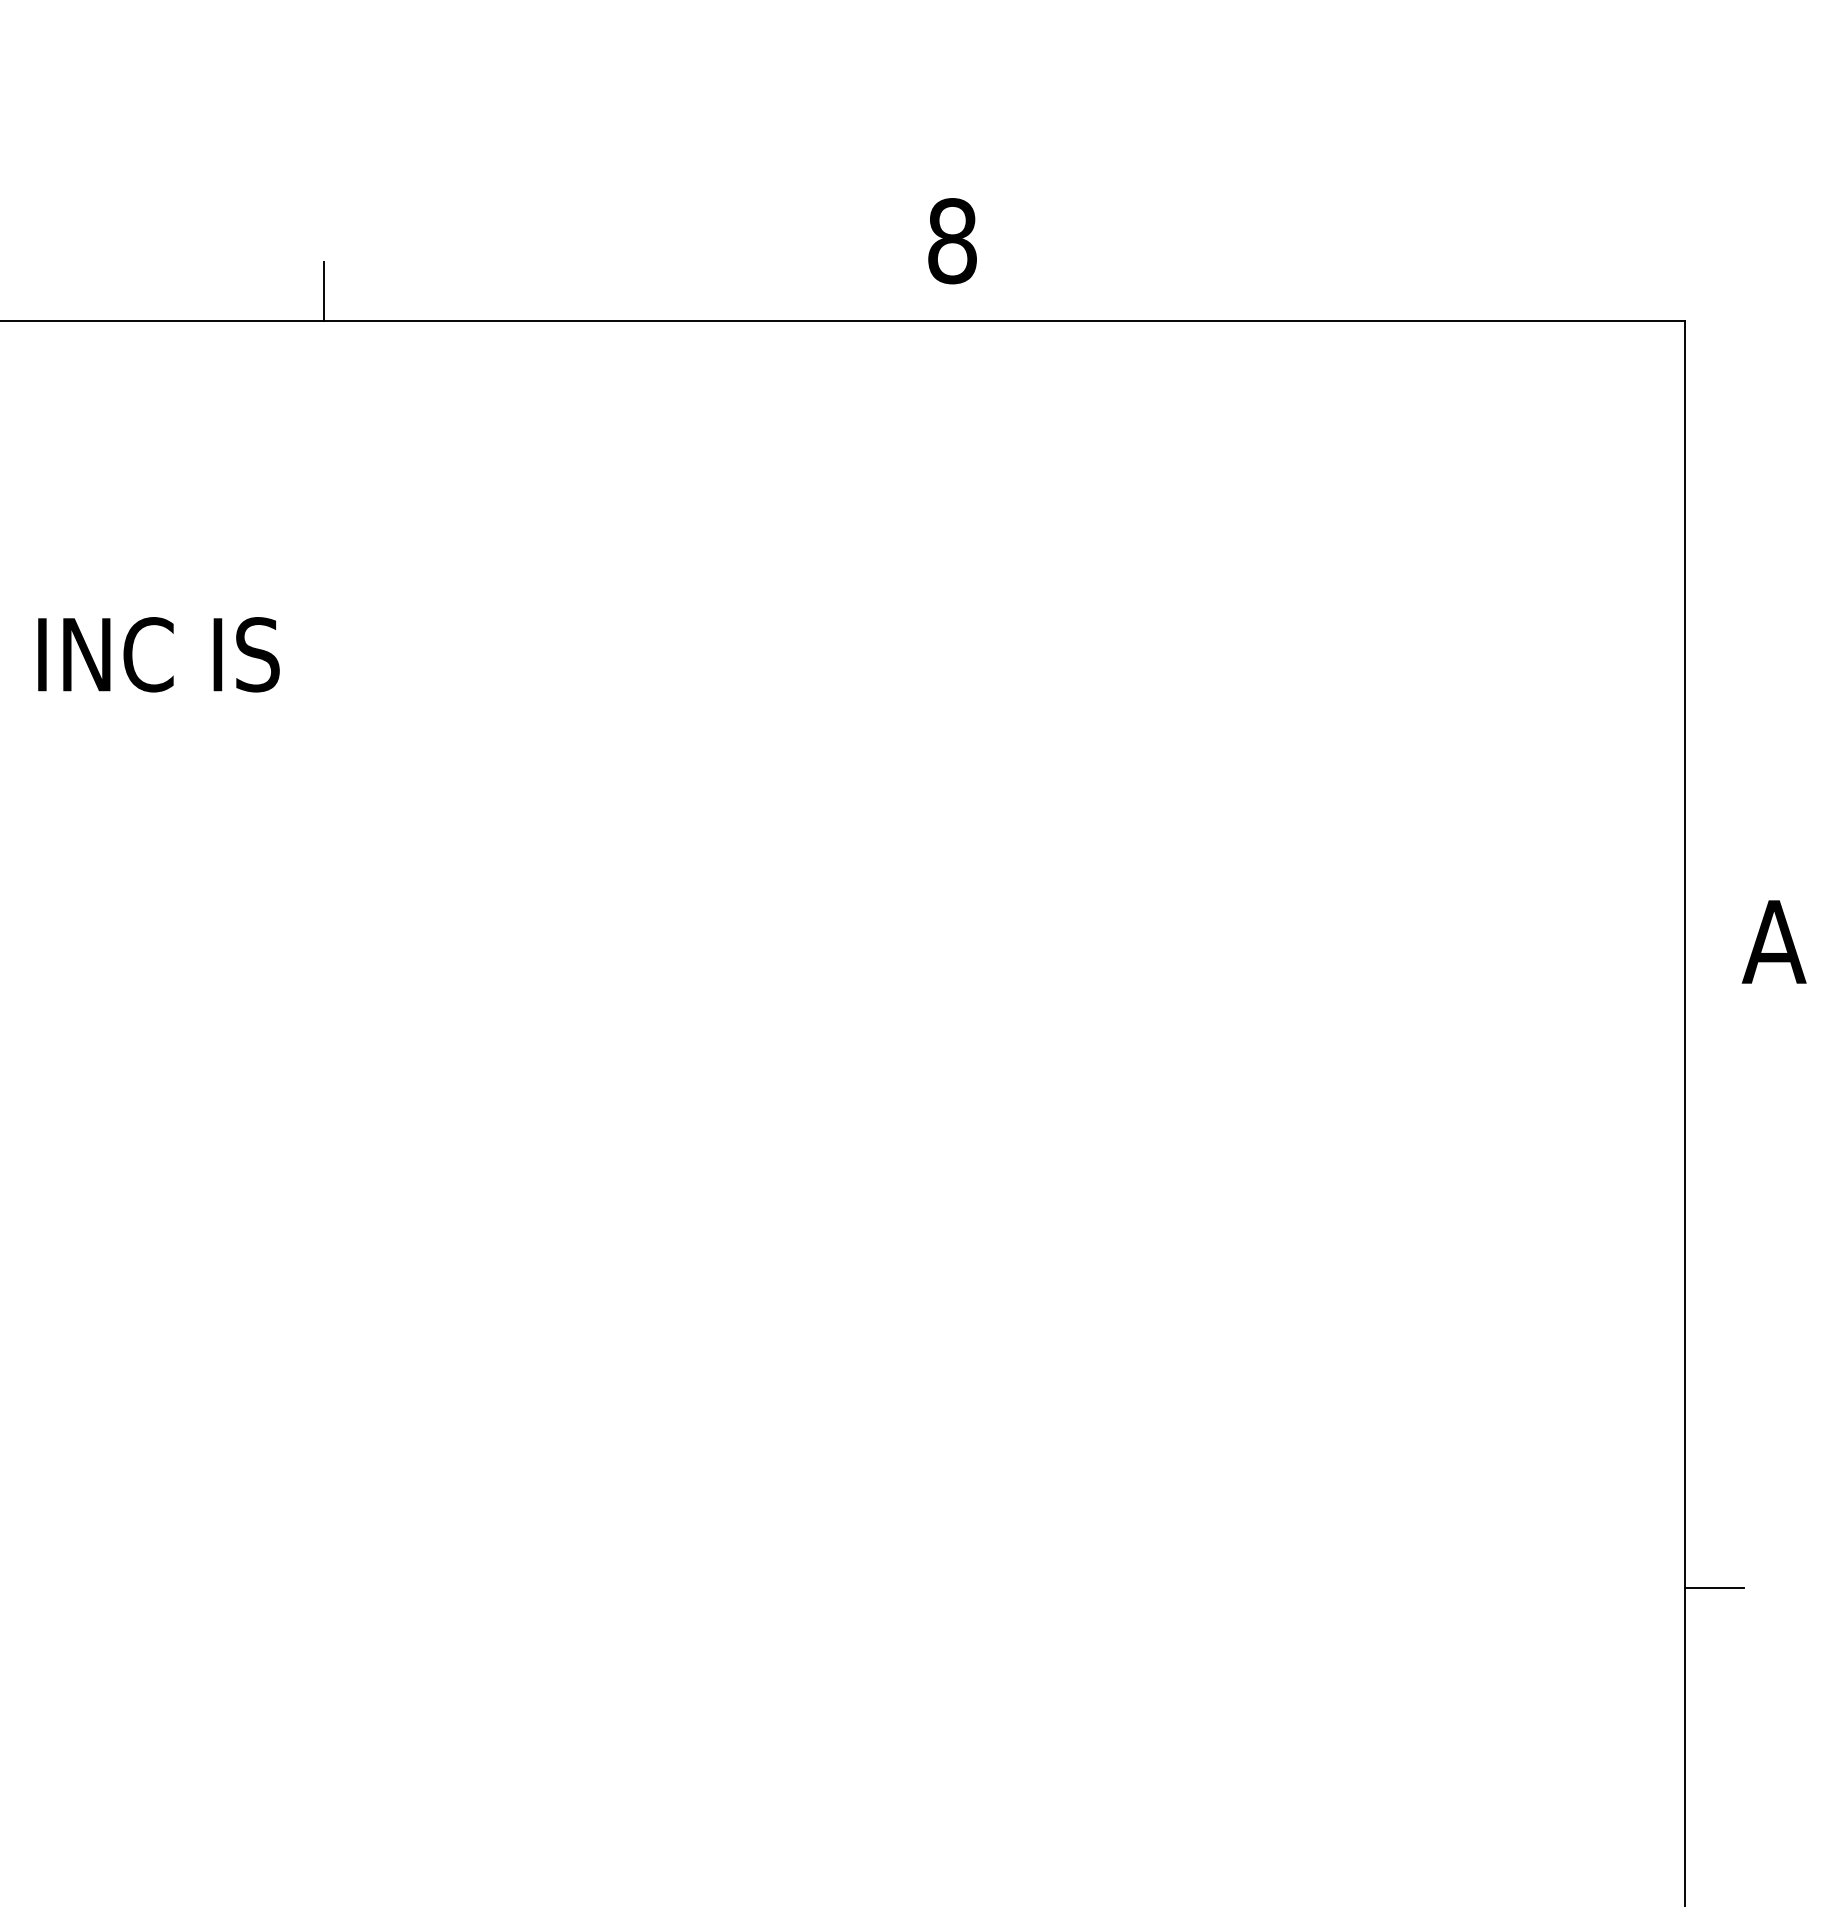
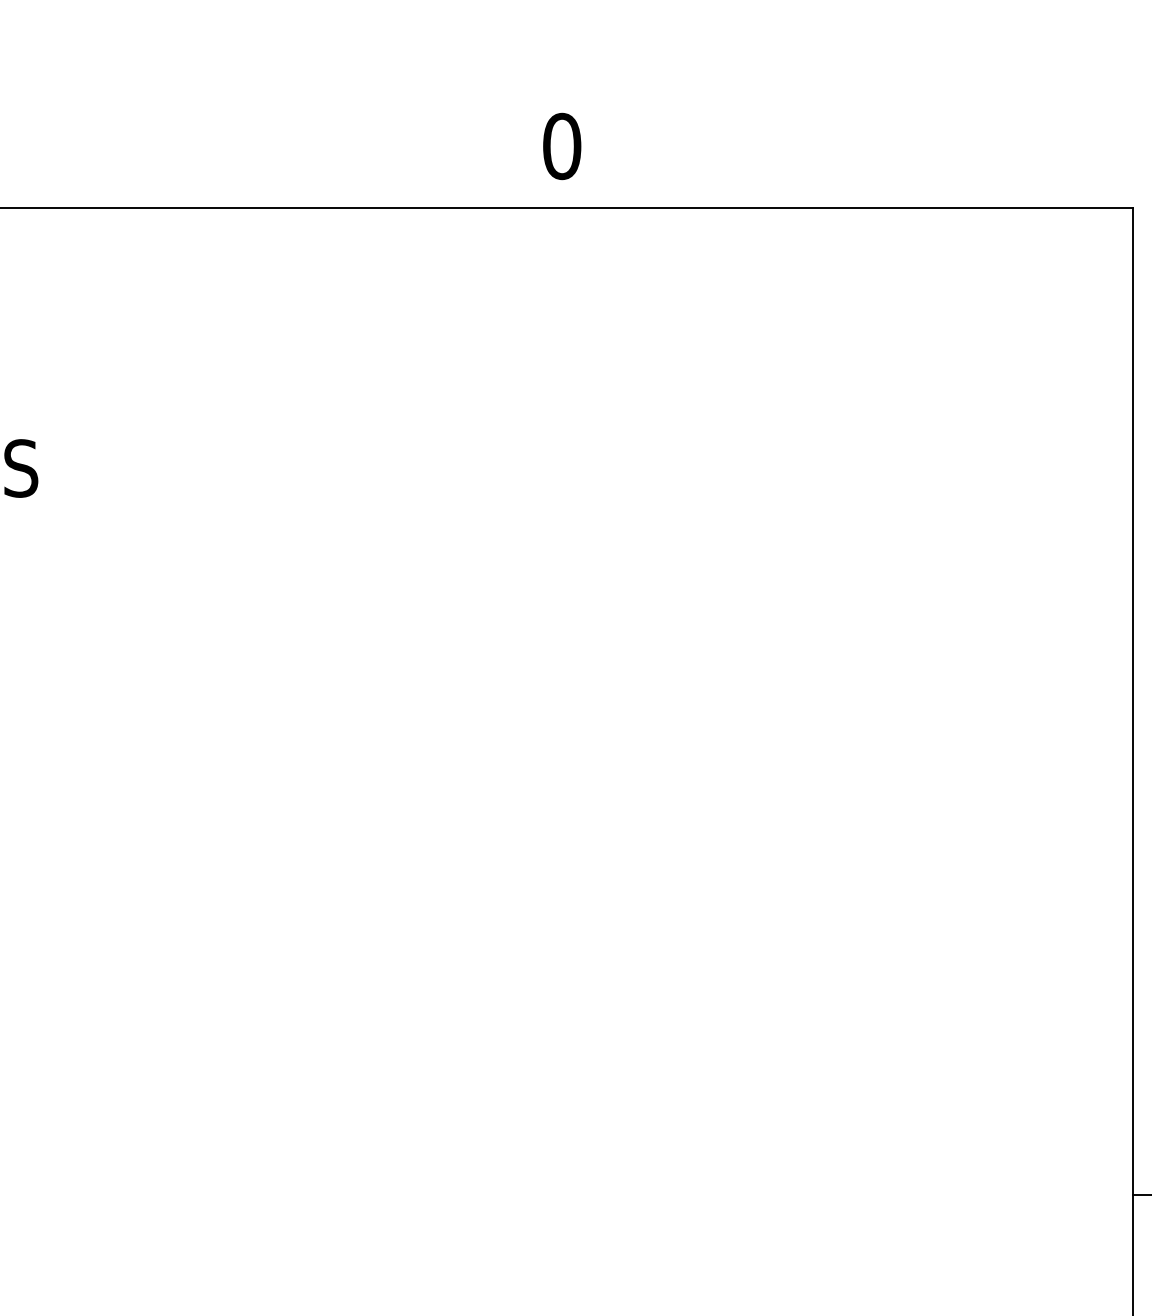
text: (952, 241) -> (562, 146), 8 -> 0
line: (324, 290) -> (73, 184), removed

